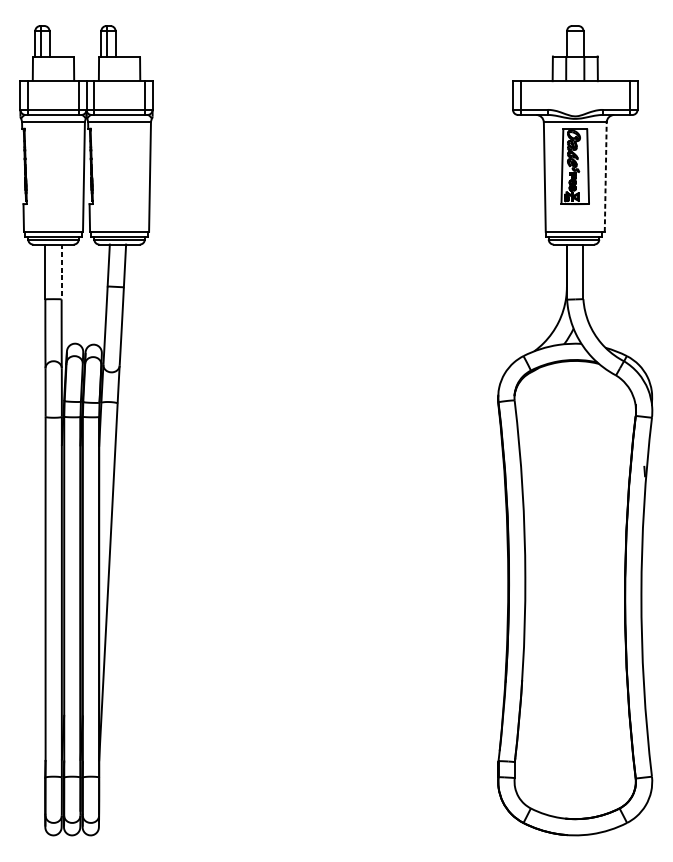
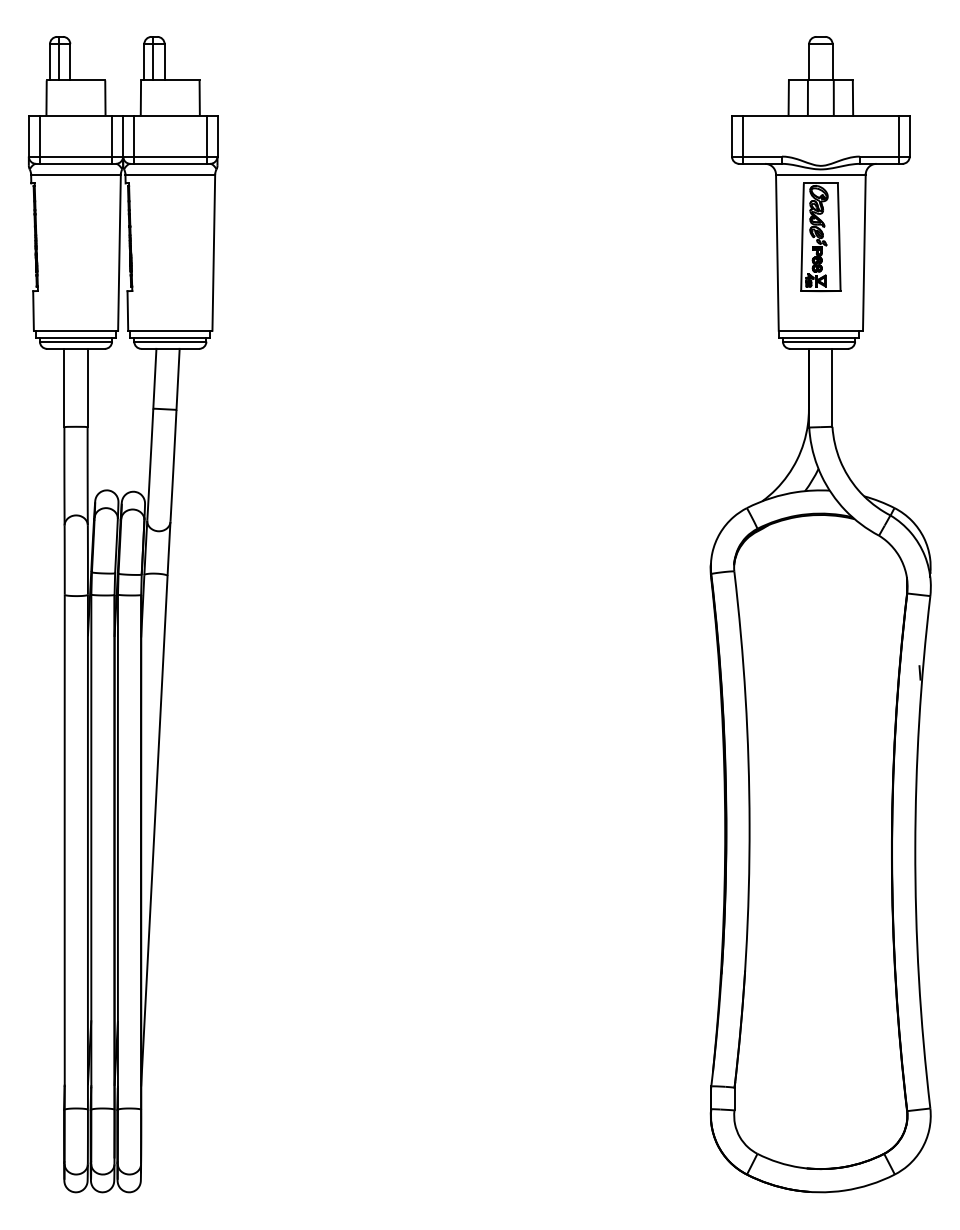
line: (605, 177) -> (864, 252), dashed -> solid
line: (61, 272) -> (87, 388), dashed -> solid

